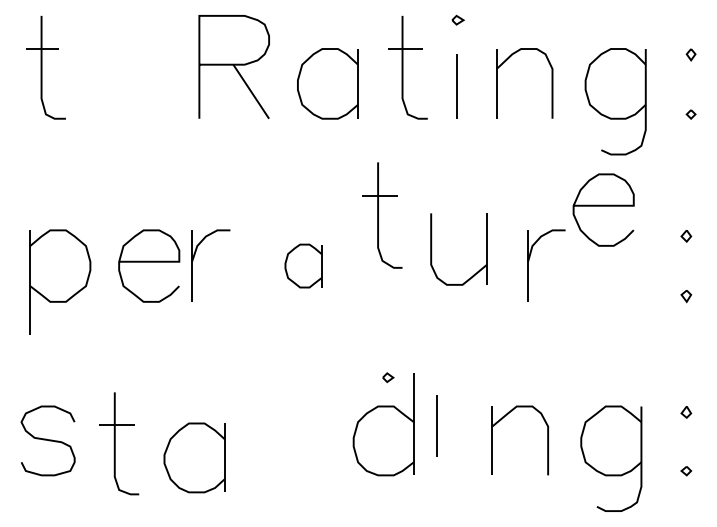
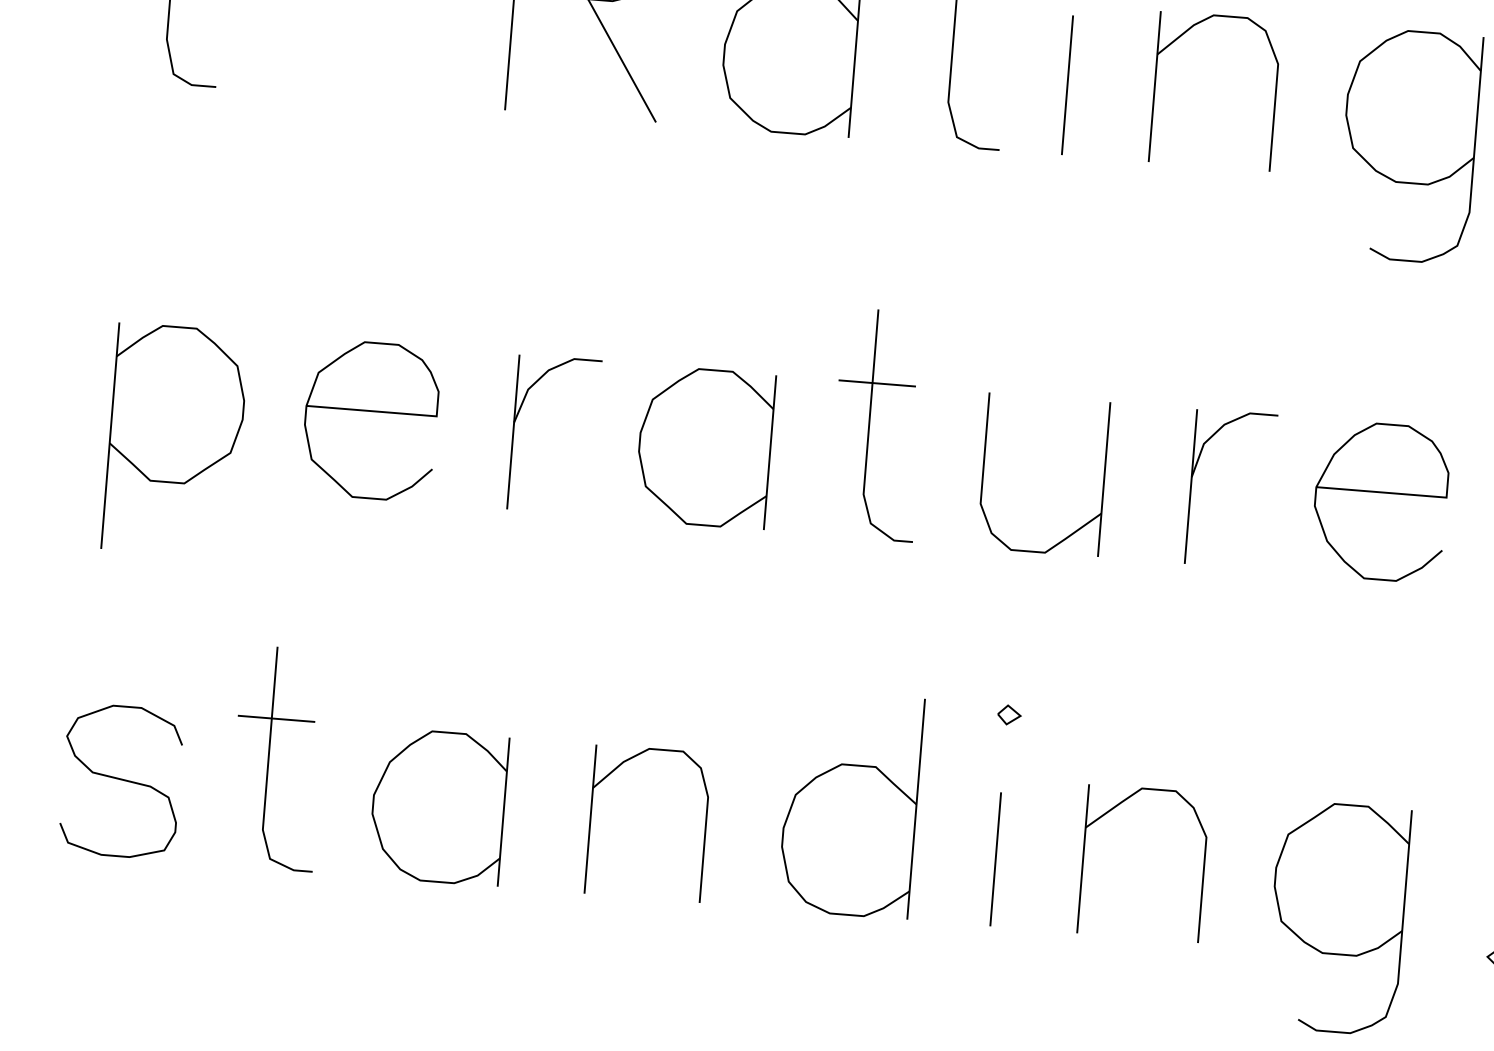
curve: (603, 206) -> (1380, 493), moved
part: (382, 215) -> (878, 425), moved
part: (432, 249) -> (986, 470), moved
part: (194, 258) -> (519, 415), moved
part: (303, 265) -> (704, 446), size x1.67
part: (388, 377) -> (1010, 714), moved
line: (436, 425) -> (994, 857), moved
part: (265, 440) -> (592, 818), added
part: (119, 443) -> (278, 758), moved
part: (194, 457) -> (438, 805), moved

